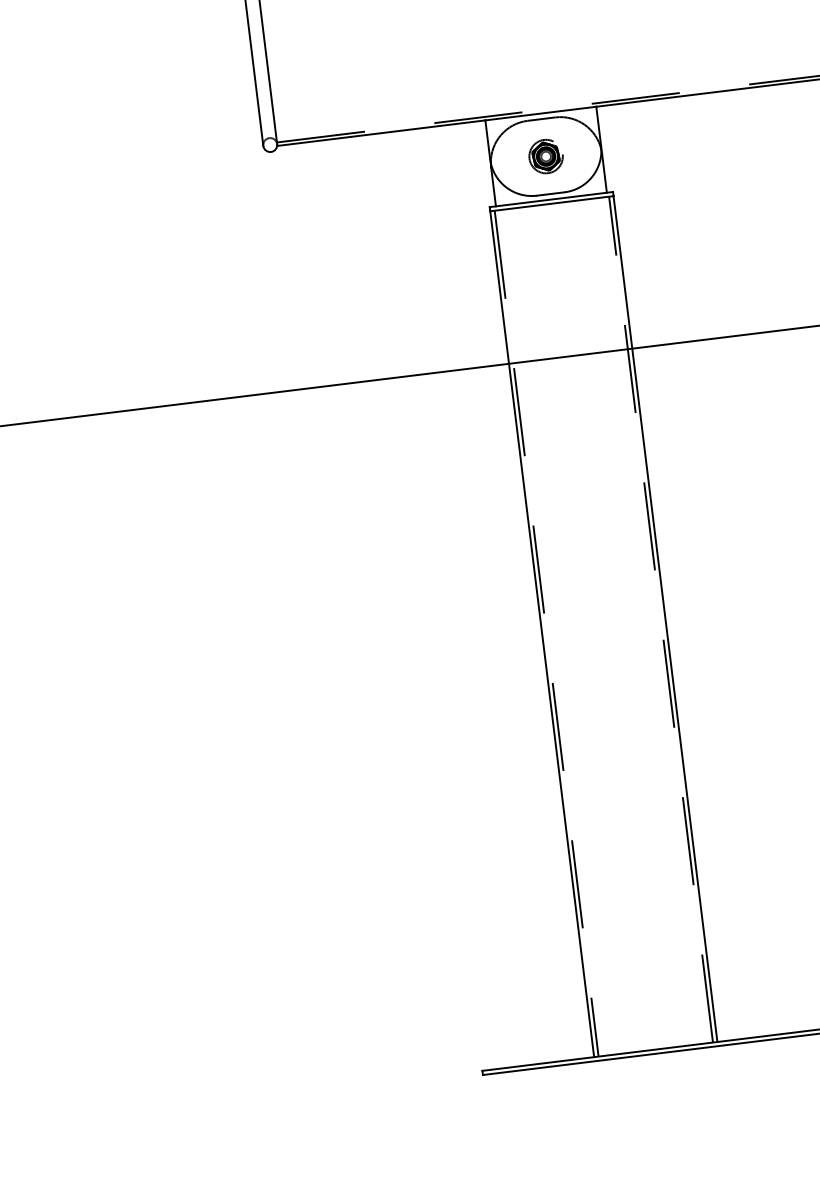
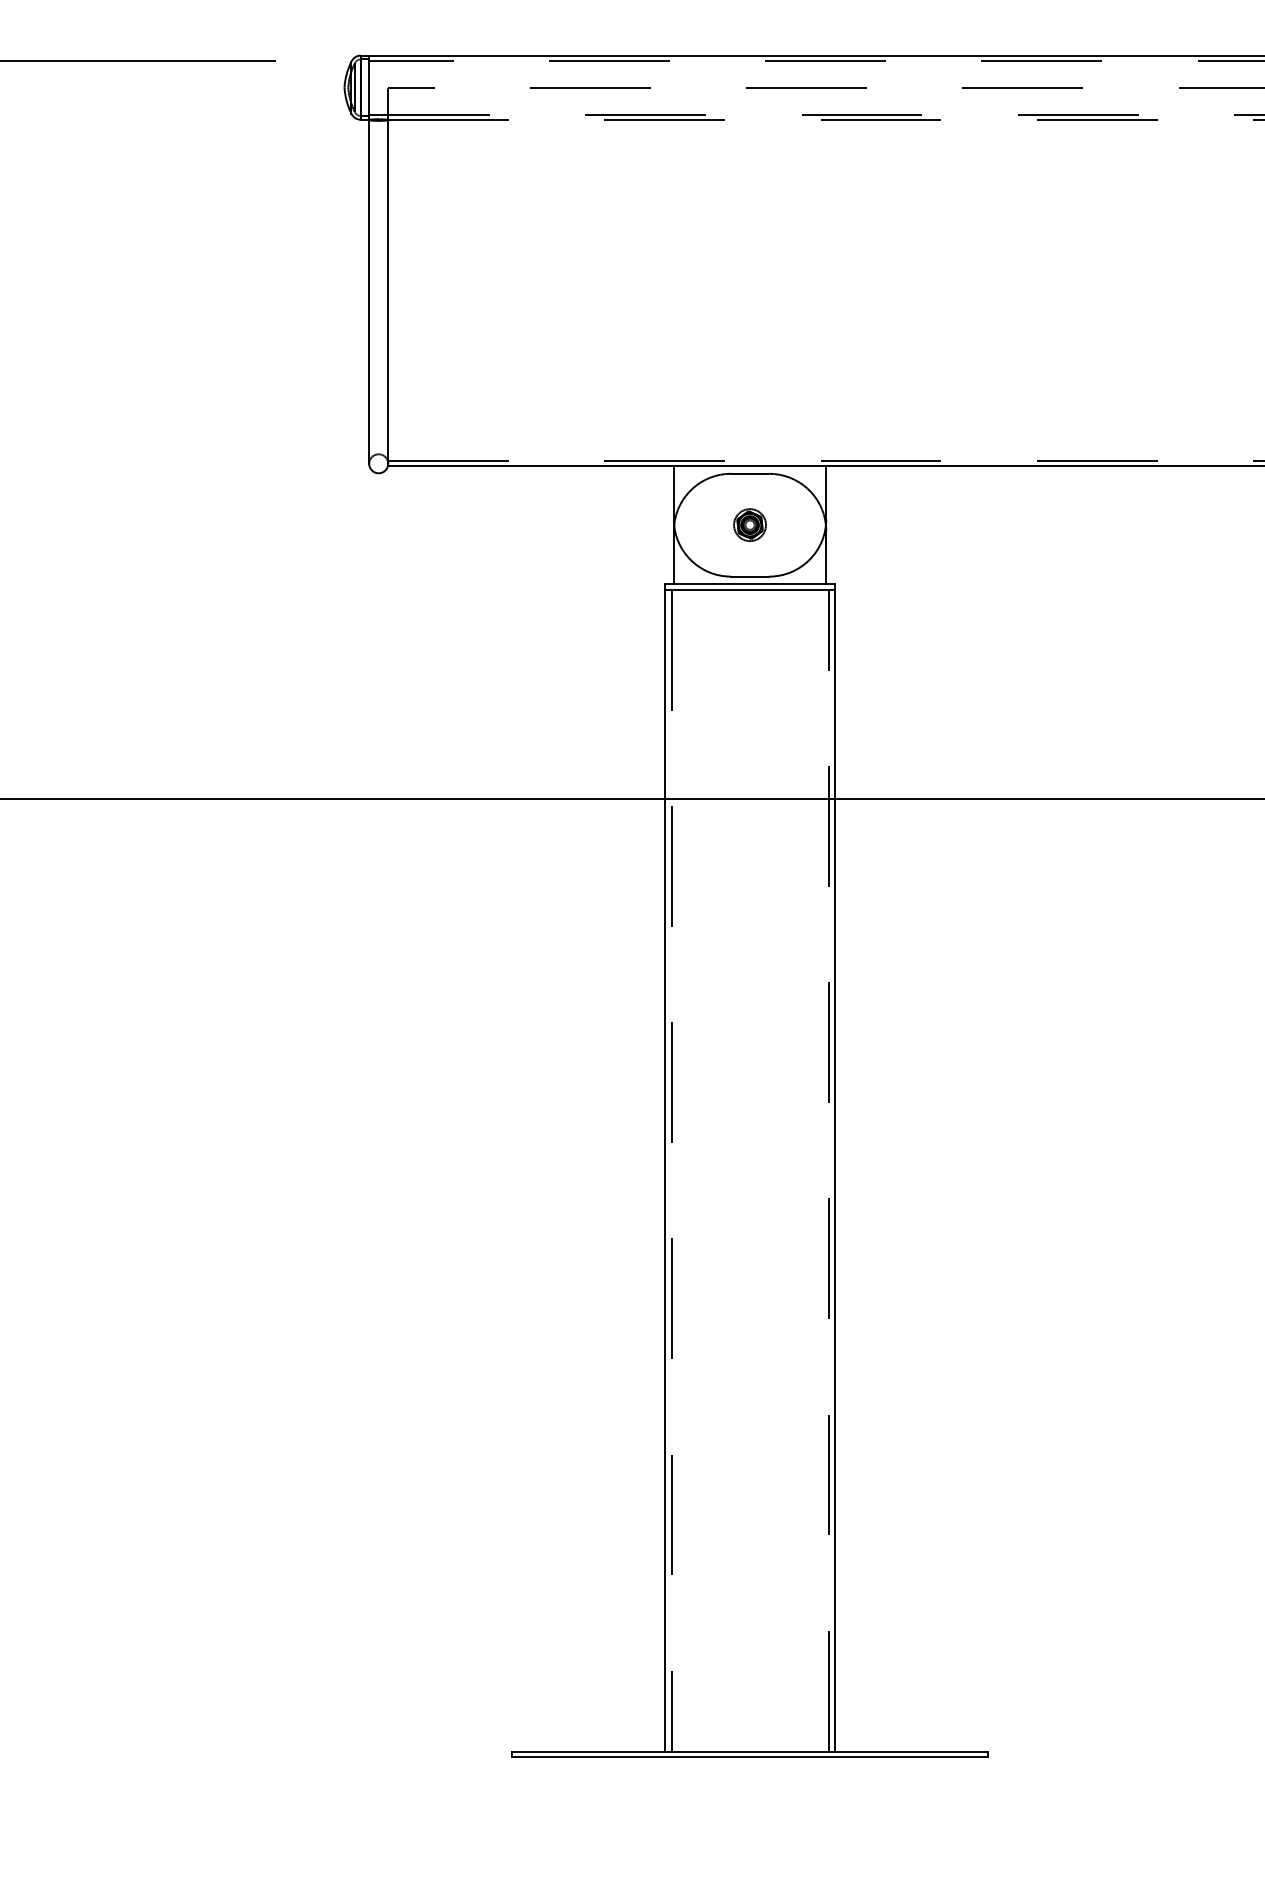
part: (545, 156) -> (749, 524), size x0.7

